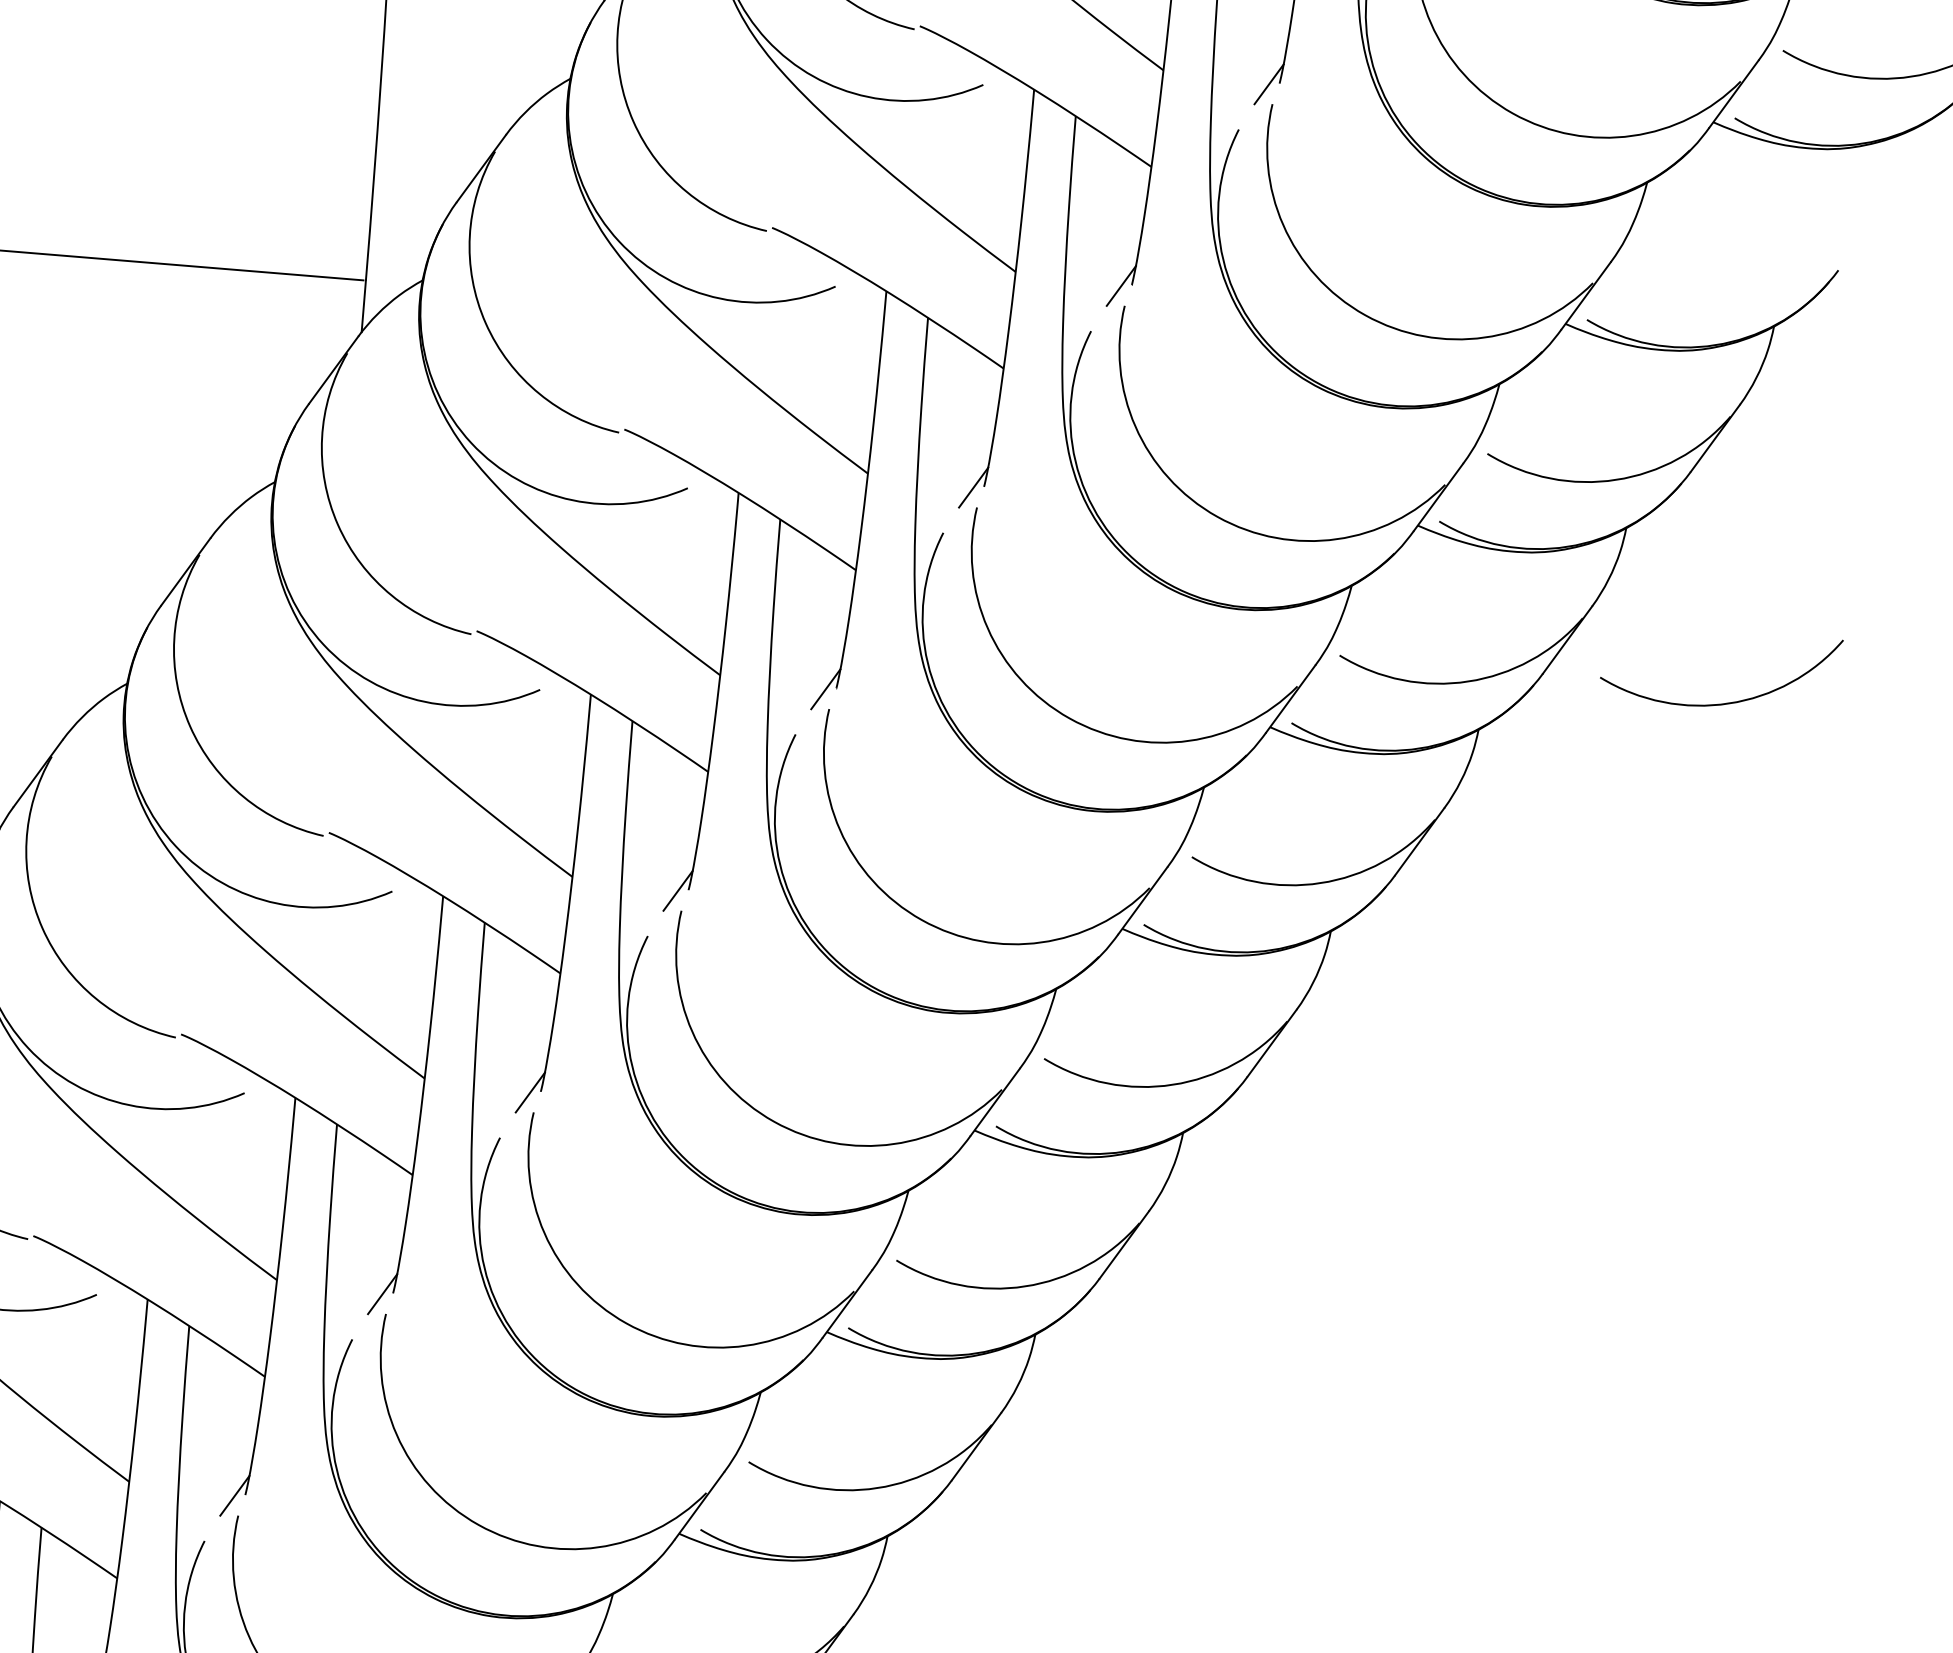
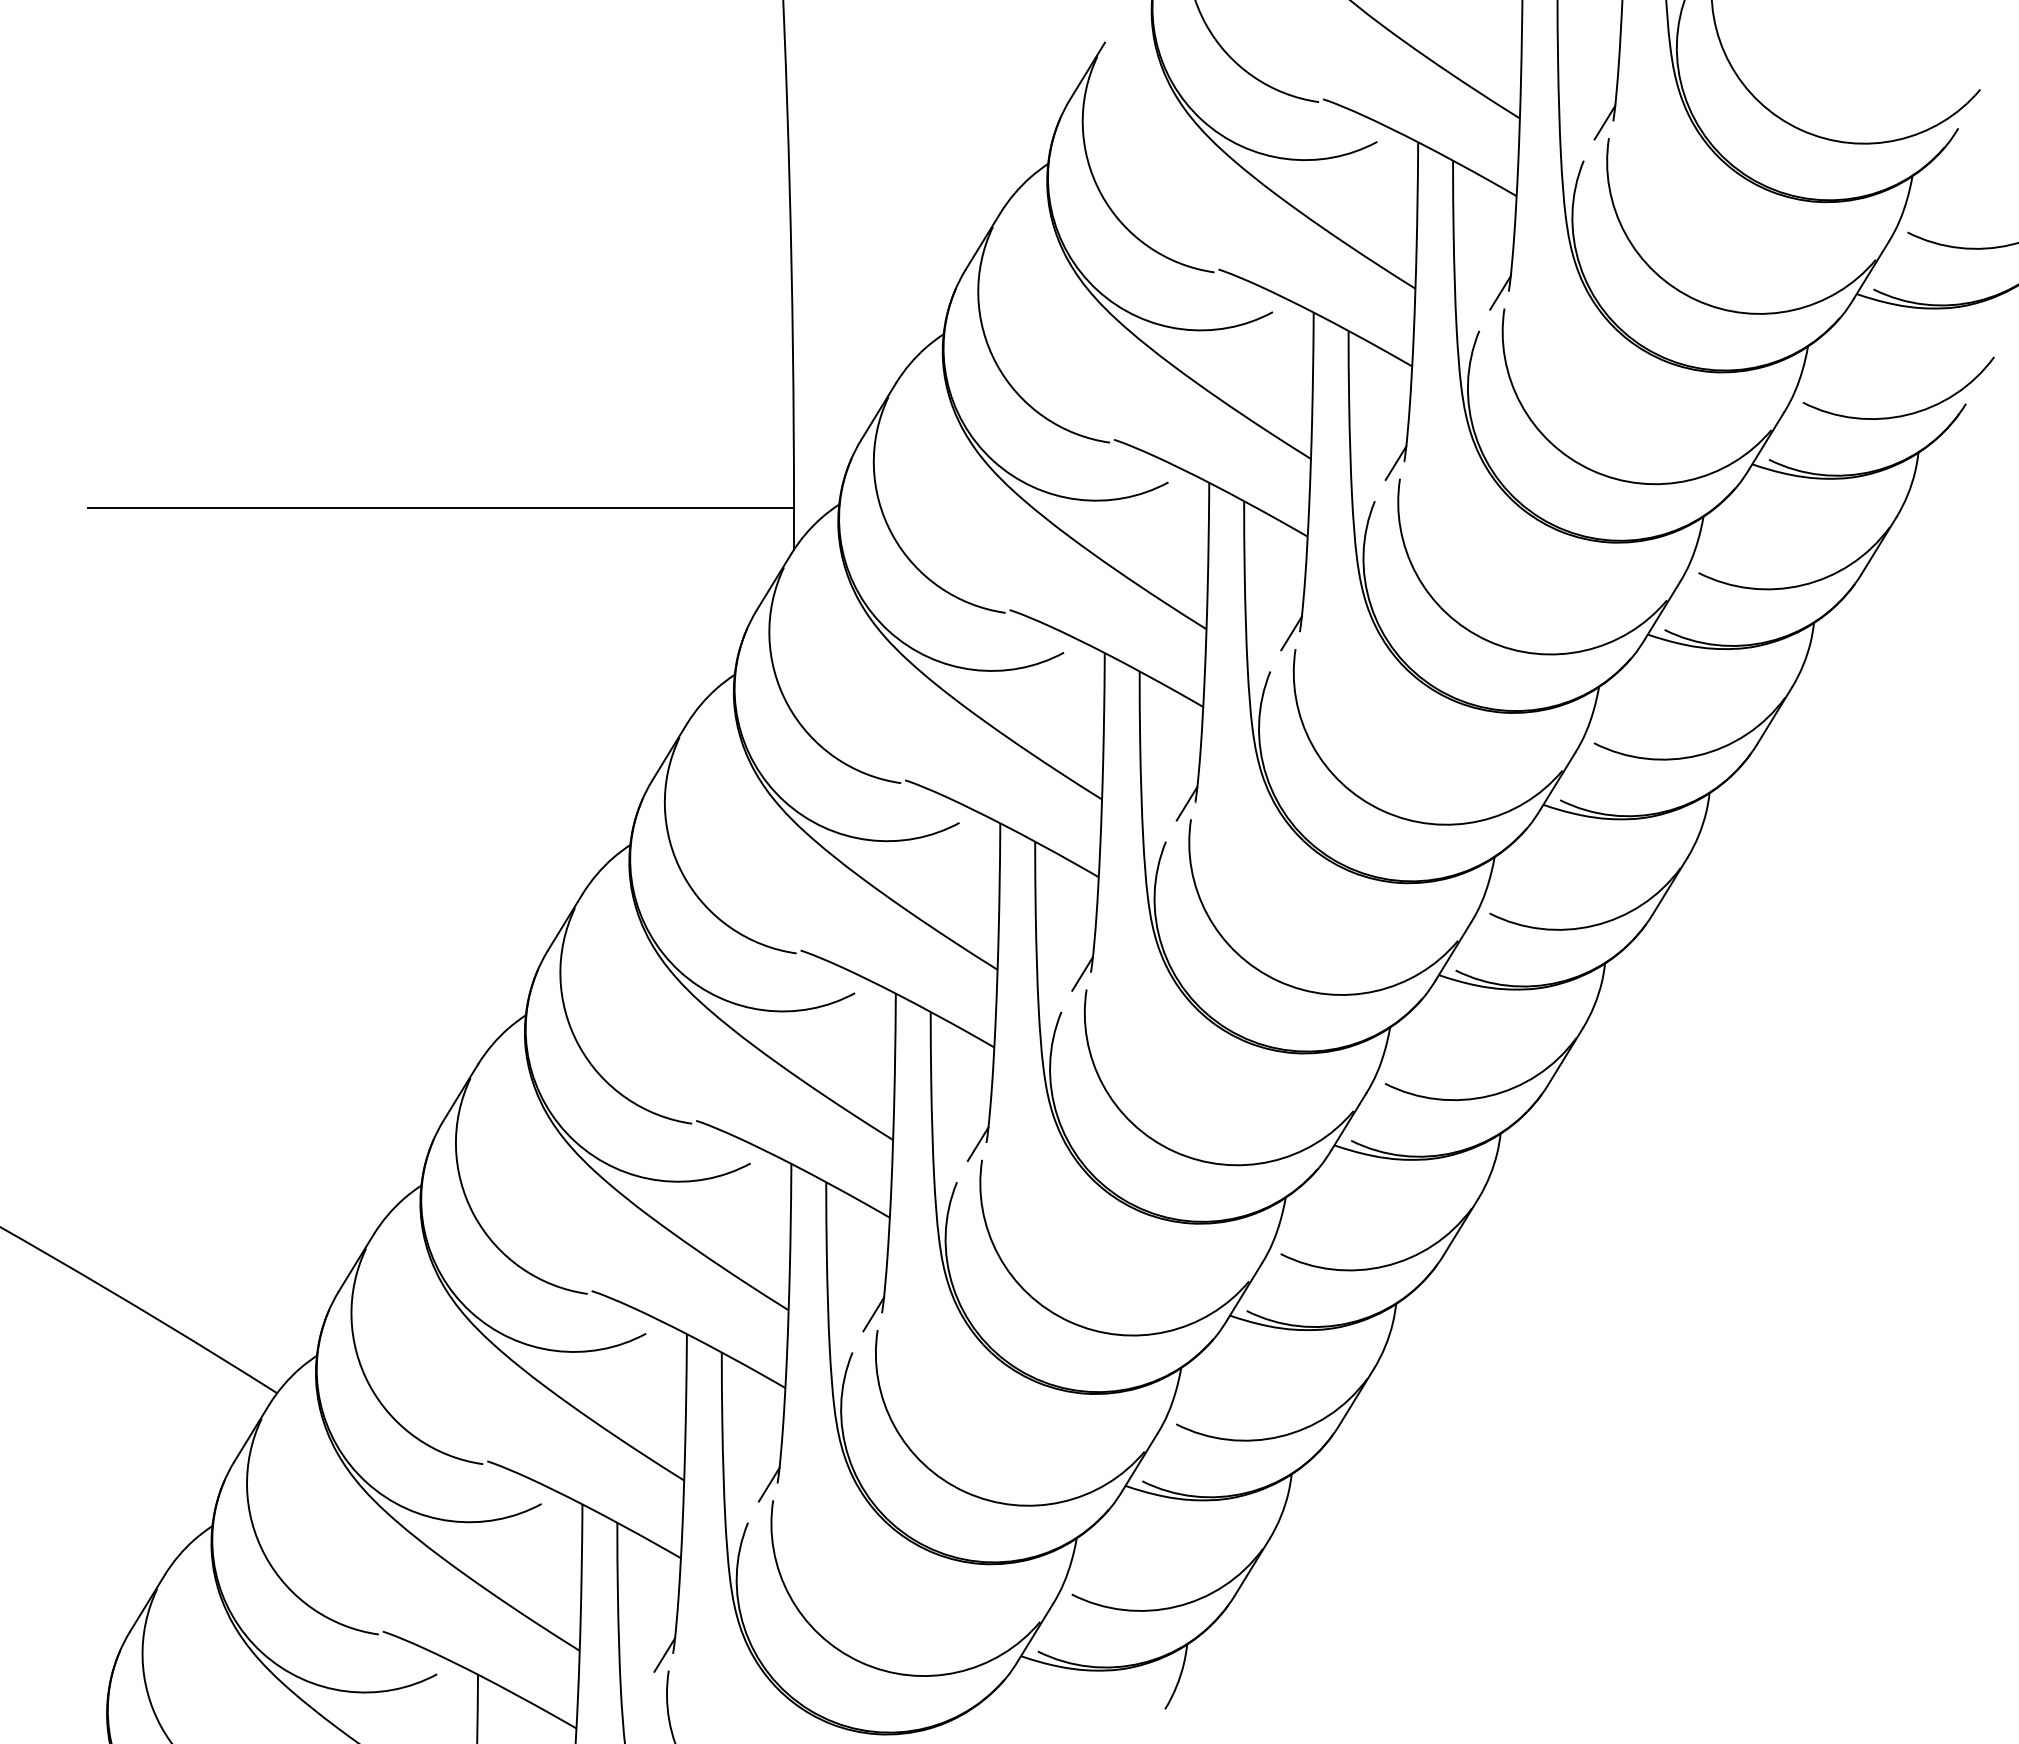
curve: (1724, 702) -> (1903, 414), moved

